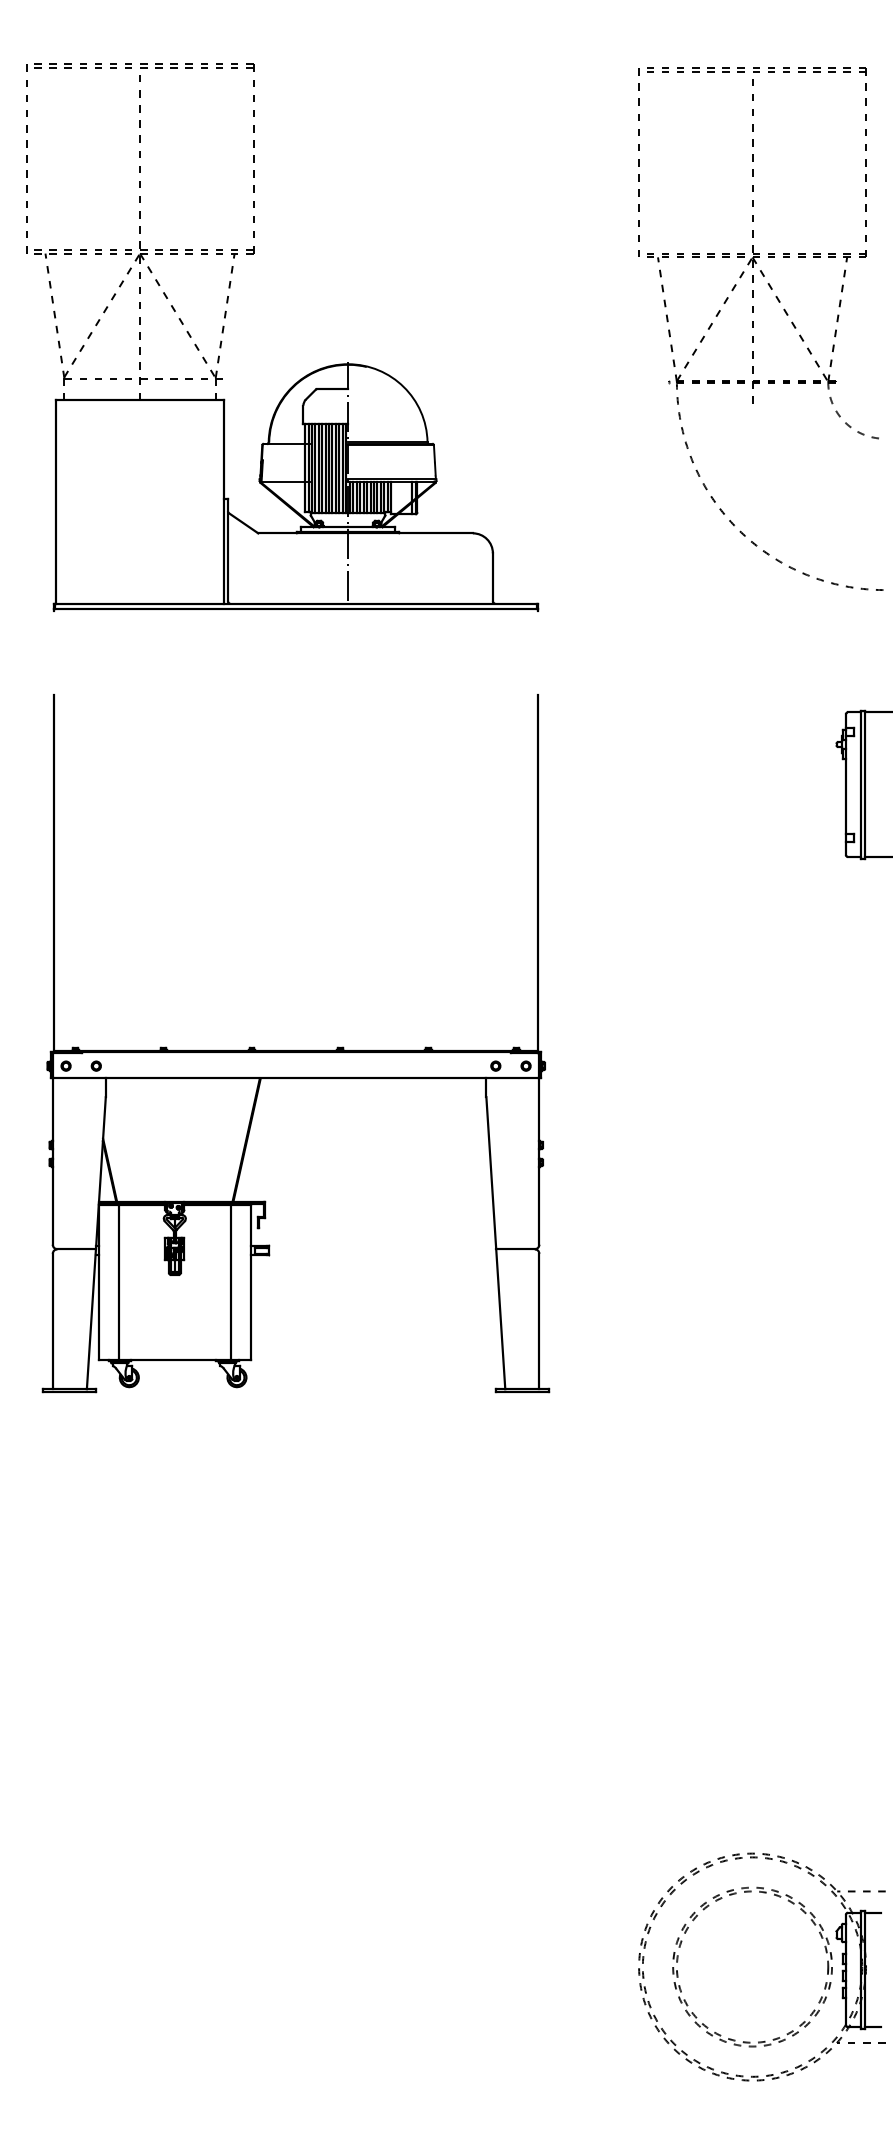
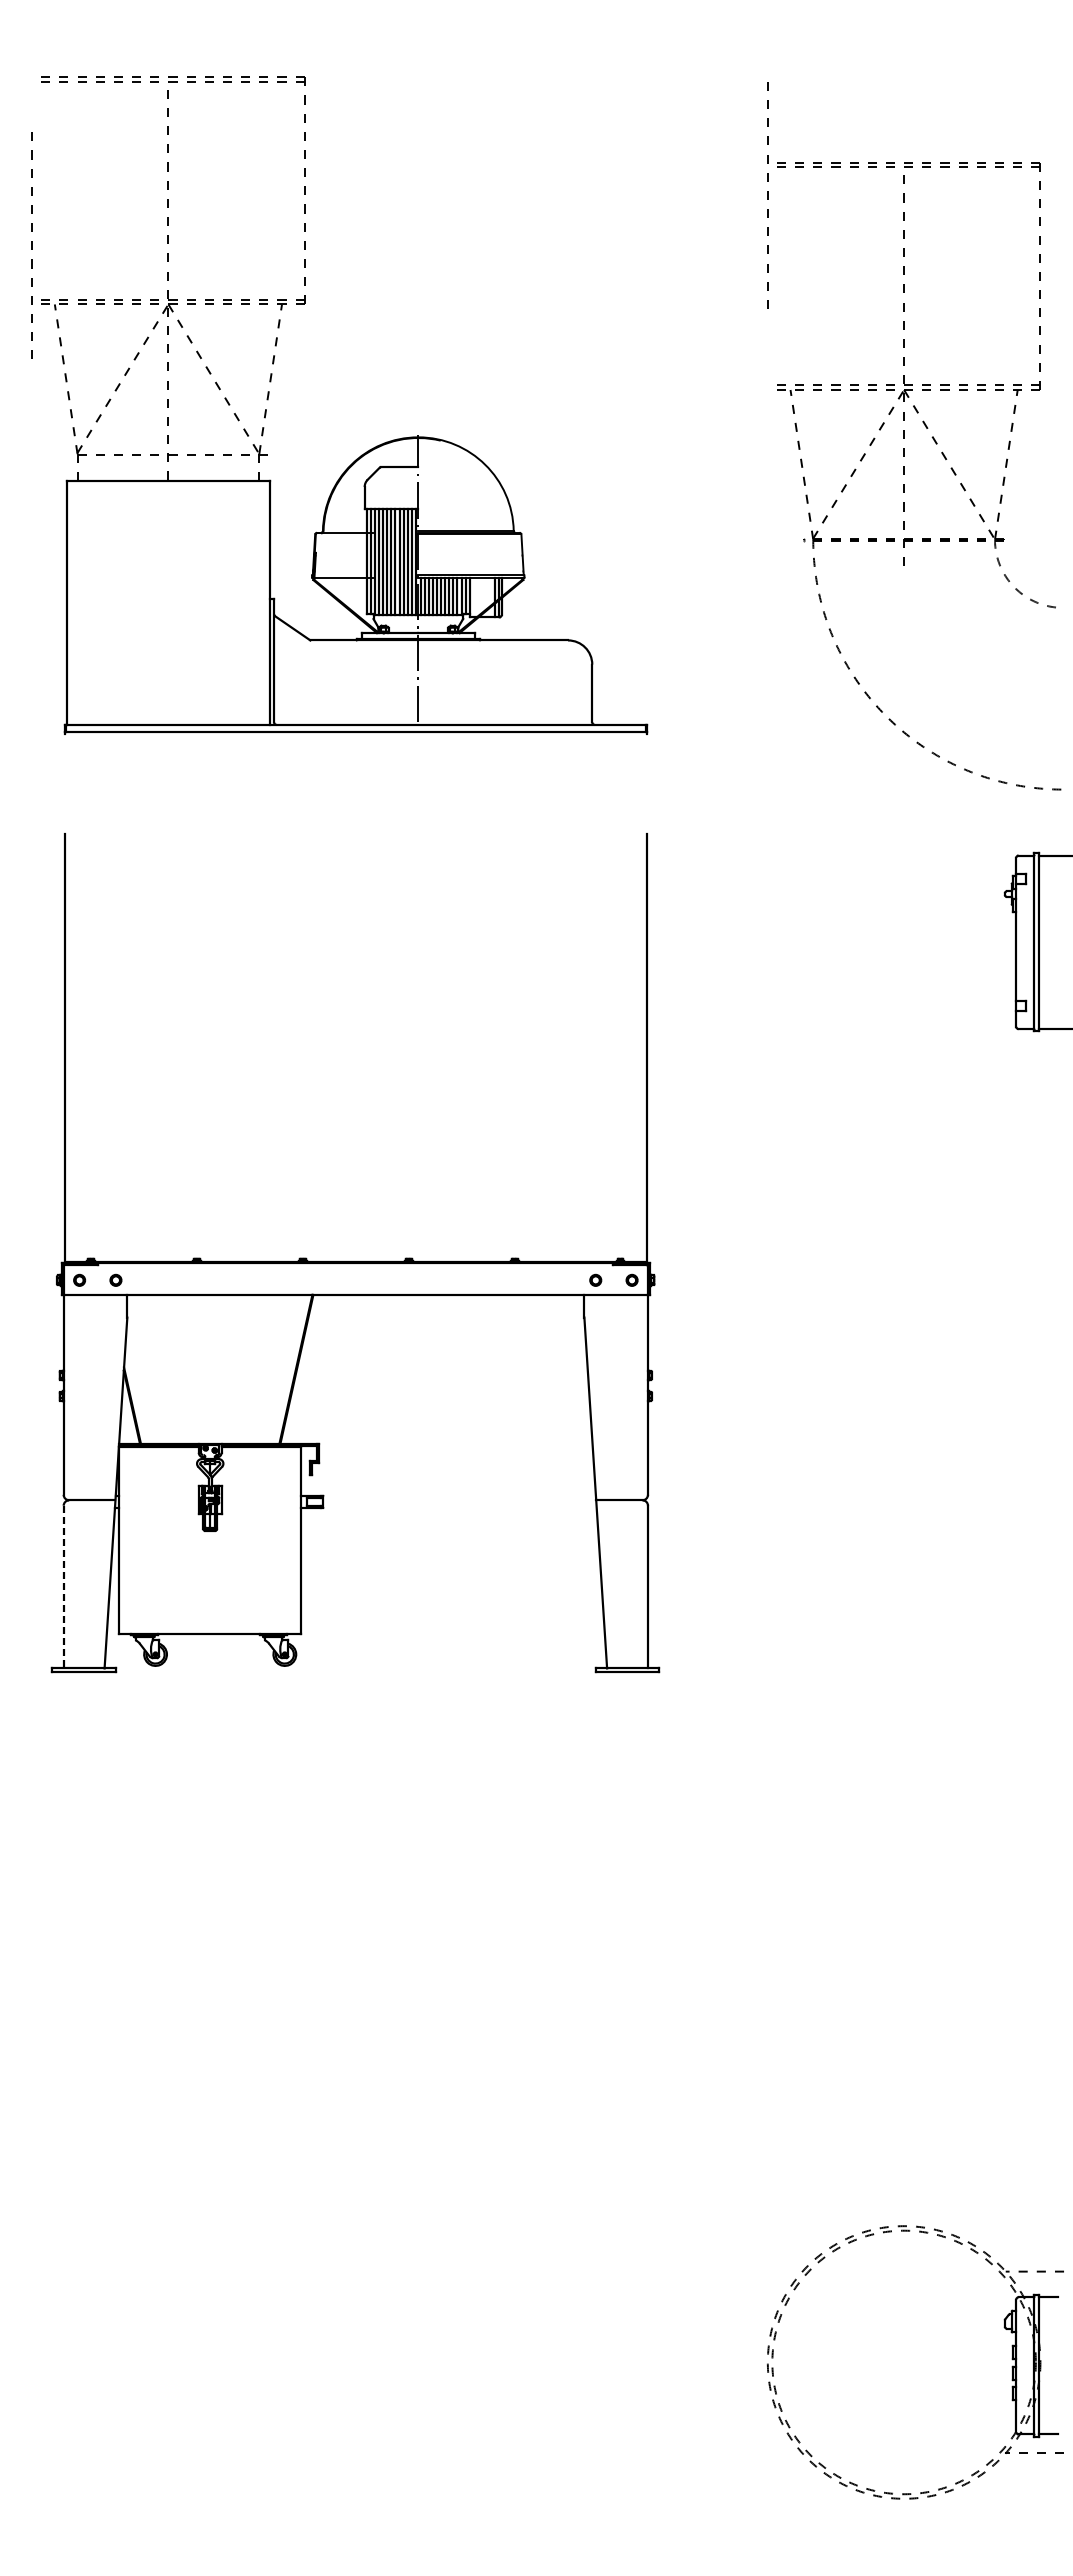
line: (26, 158) -> (31, 245), moved
part: (752, 327) -> (904, 474), moved
line: (118, 1282) -> (142, 1540), removed
line: (230, 1282) -> (277, 1540), removed
line: (52, 1321) -> (63, 1587), solid -> dashed
part: (678, 1956) -> (815, 2349), removed

